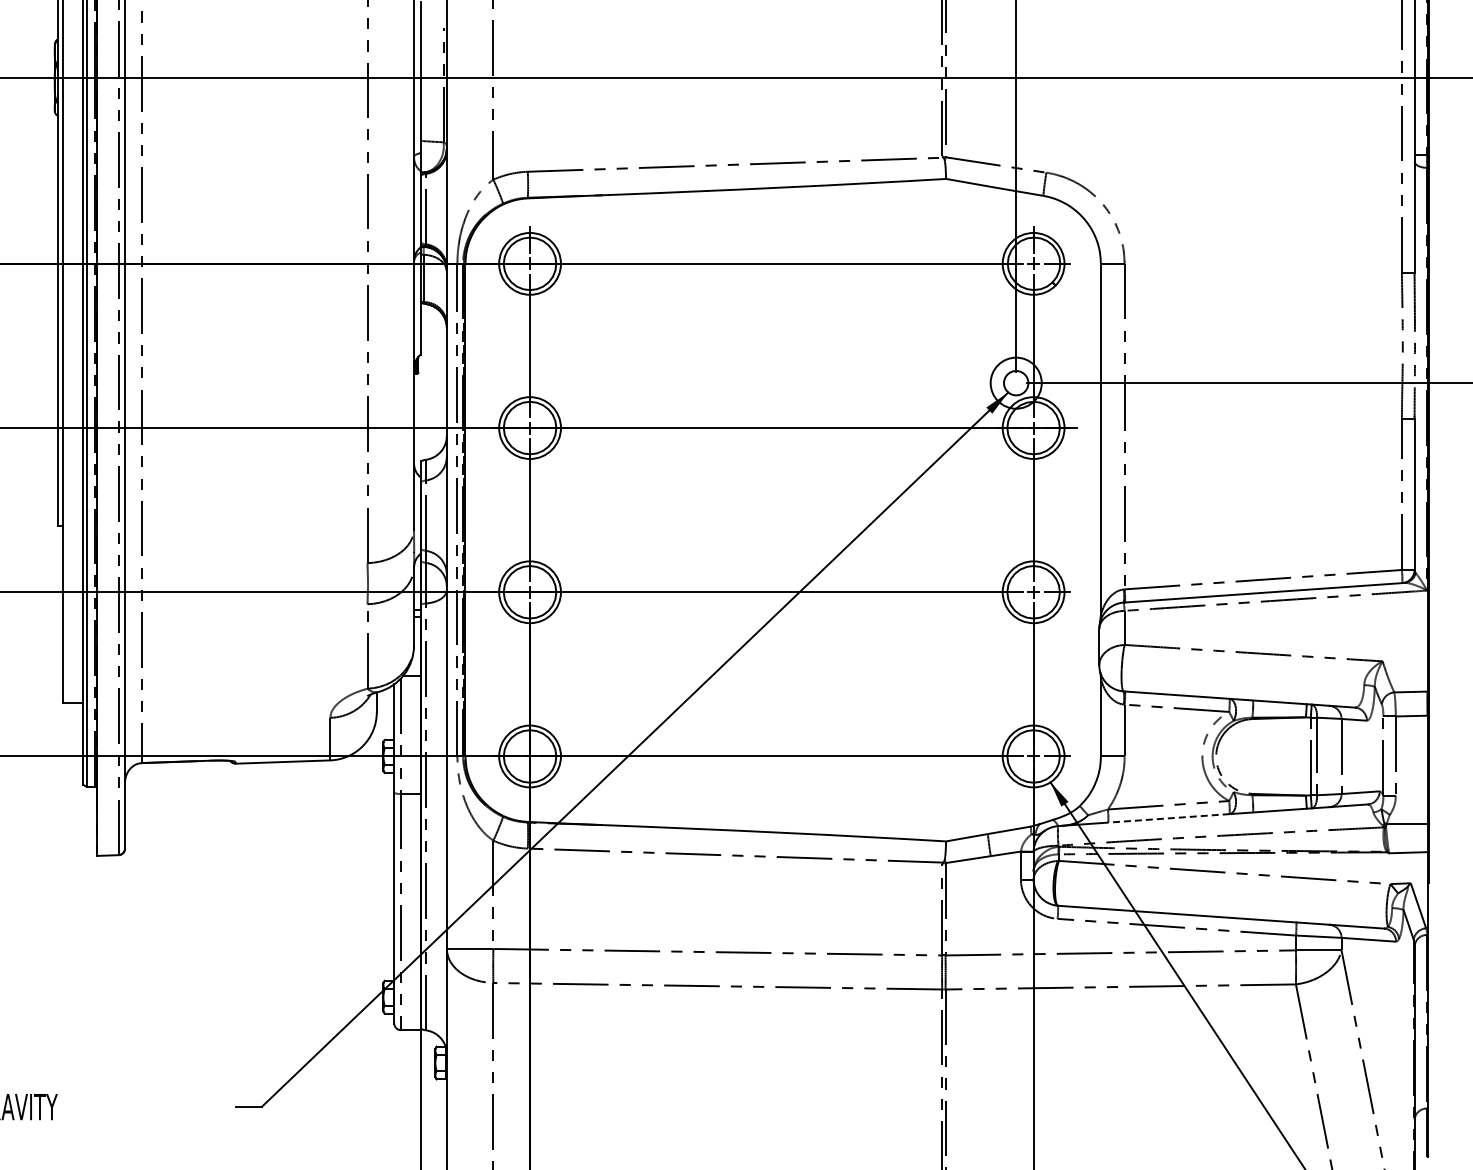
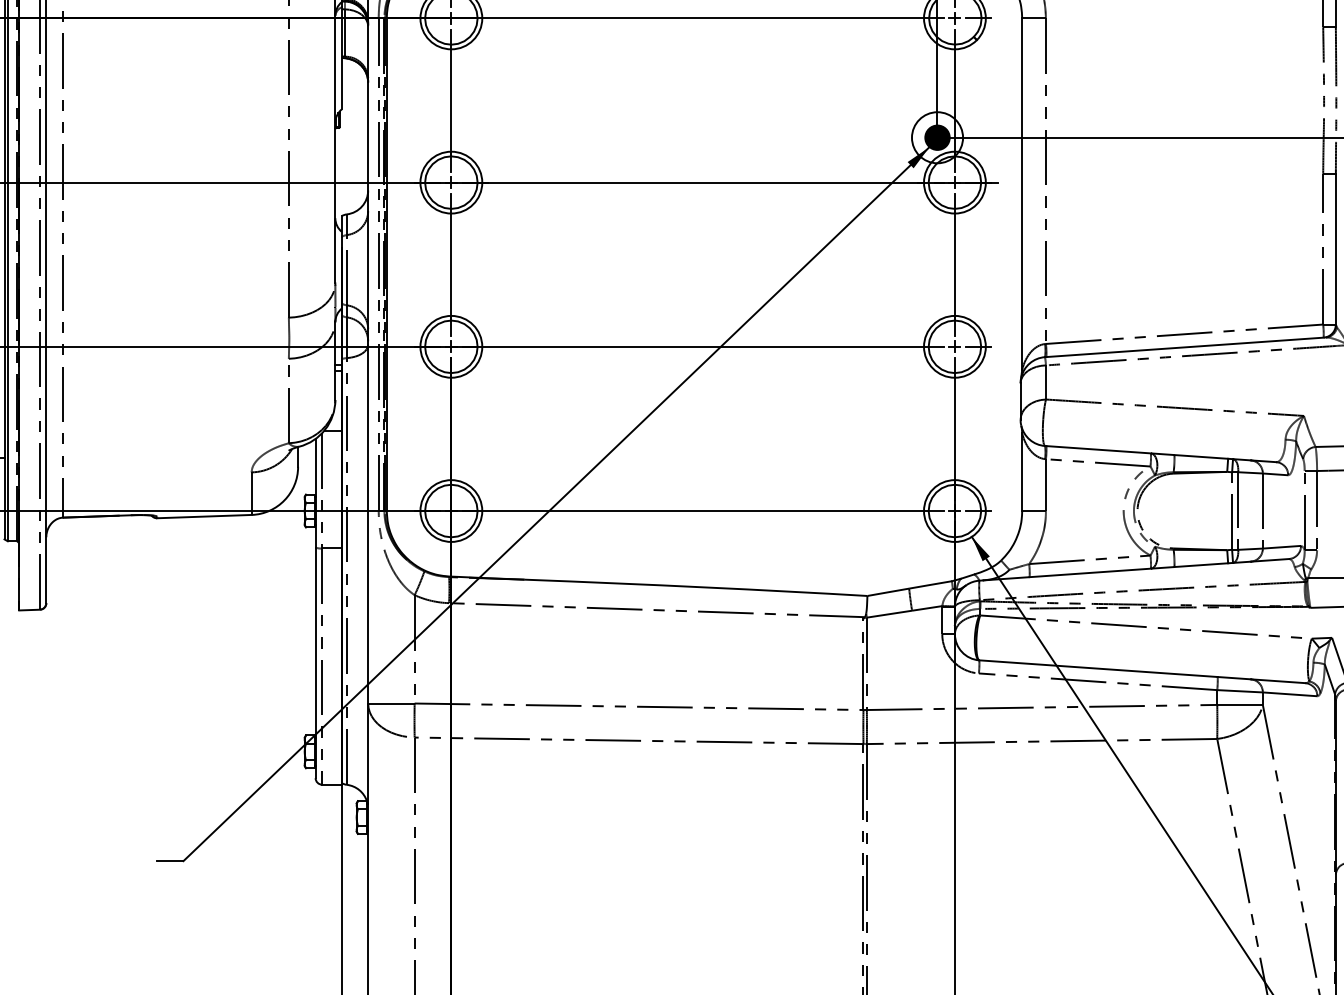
fill: (1016, 383) -> (937, 138), added
line: (1169, 818) -> (1090, 573), dashed -> solid

